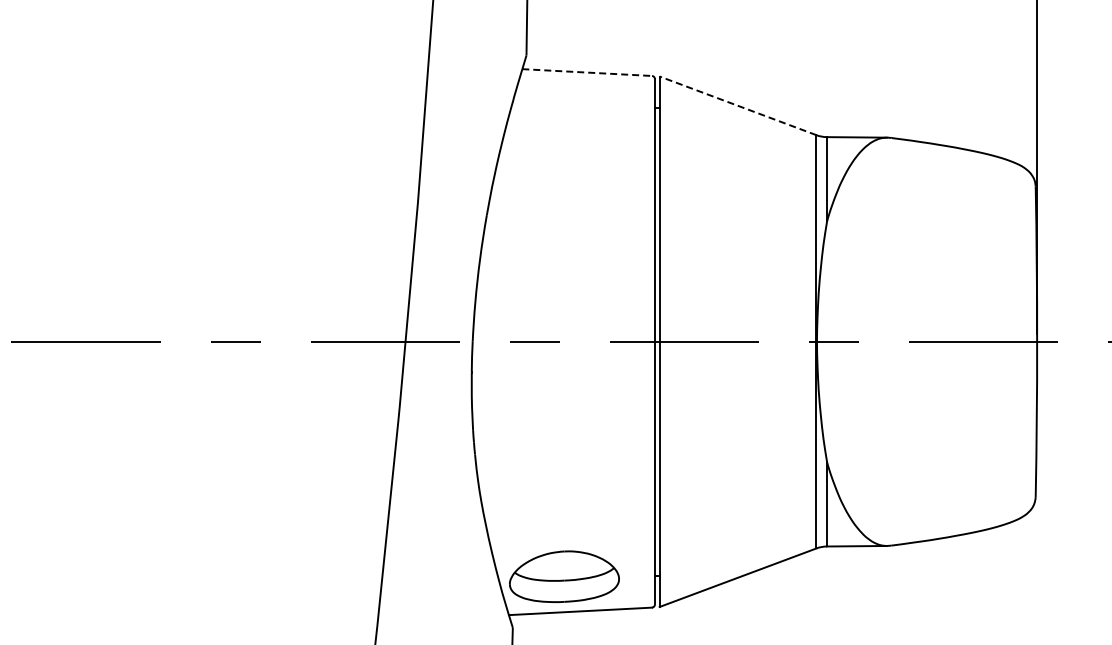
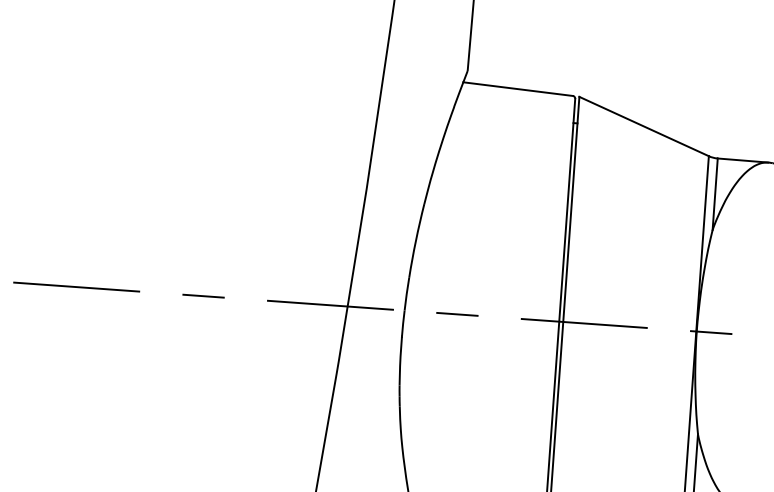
line: (587, 72) -> (518, 89), dashed -> solid
line: (738, 105) -> (644, 126), dashed -> solid

